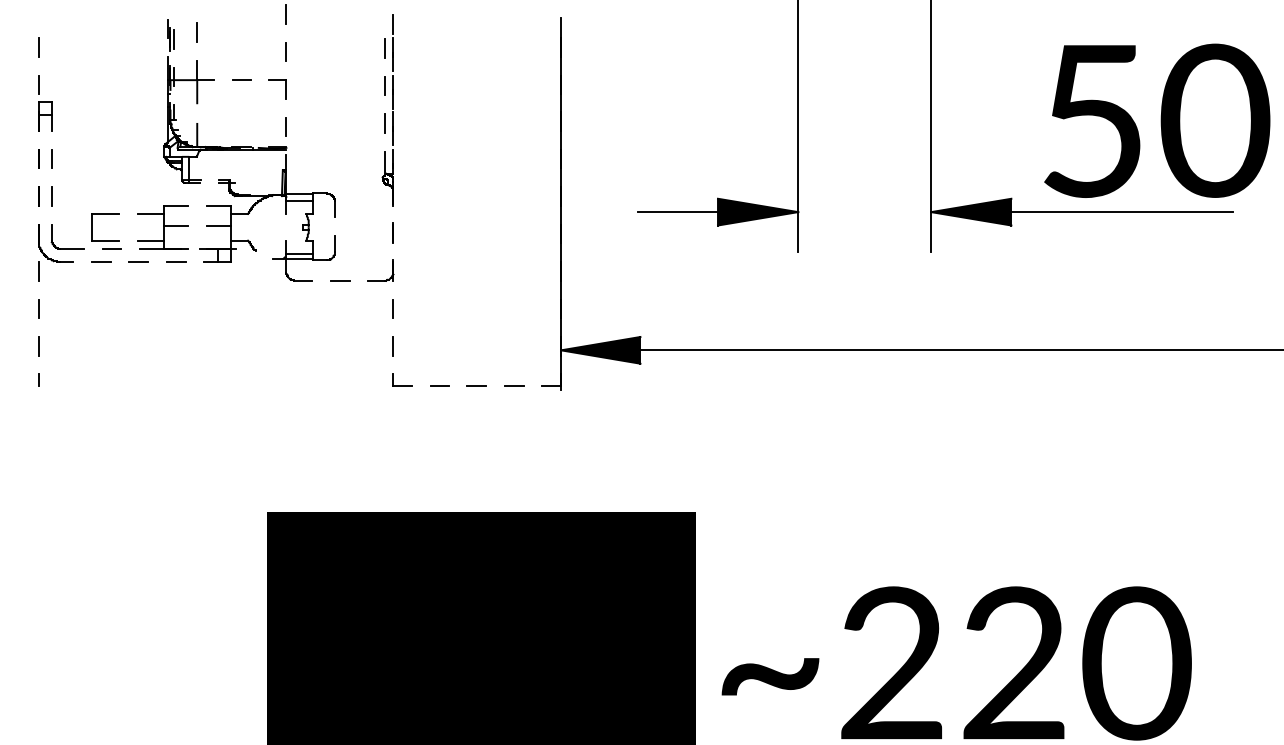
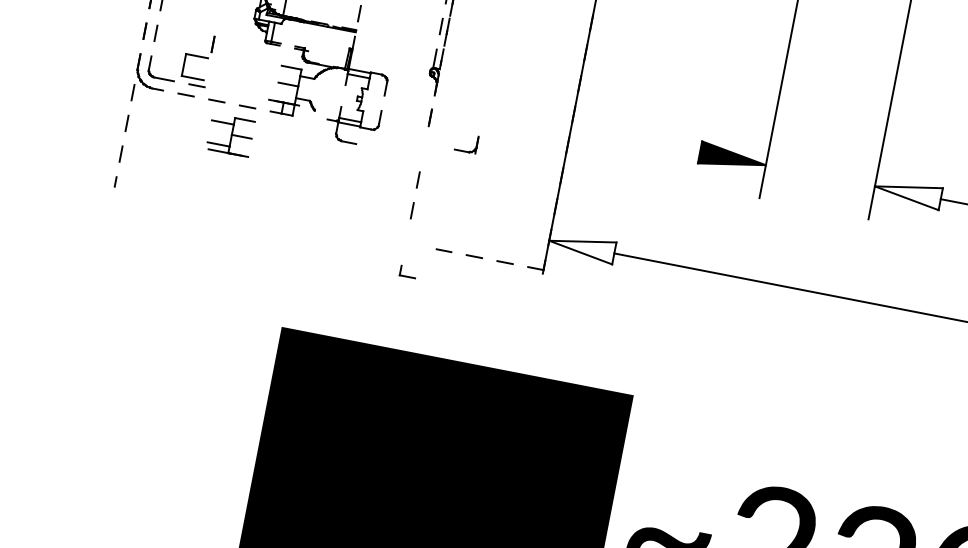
line: (121, 196) -> (213, 44), added
fill: (971, 211) -> (908, 192), removed
line: (677, 212) -> (666, 146), removed
part: (162, 227) -> (230, 135), moved
line: (340, 280) -> (379, 148), removed
part: (380, 280) -> (464, 151), moved
fill: (600, 349) -> (581, 246), removed
part: (402, 379) -> (408, 271), moved

